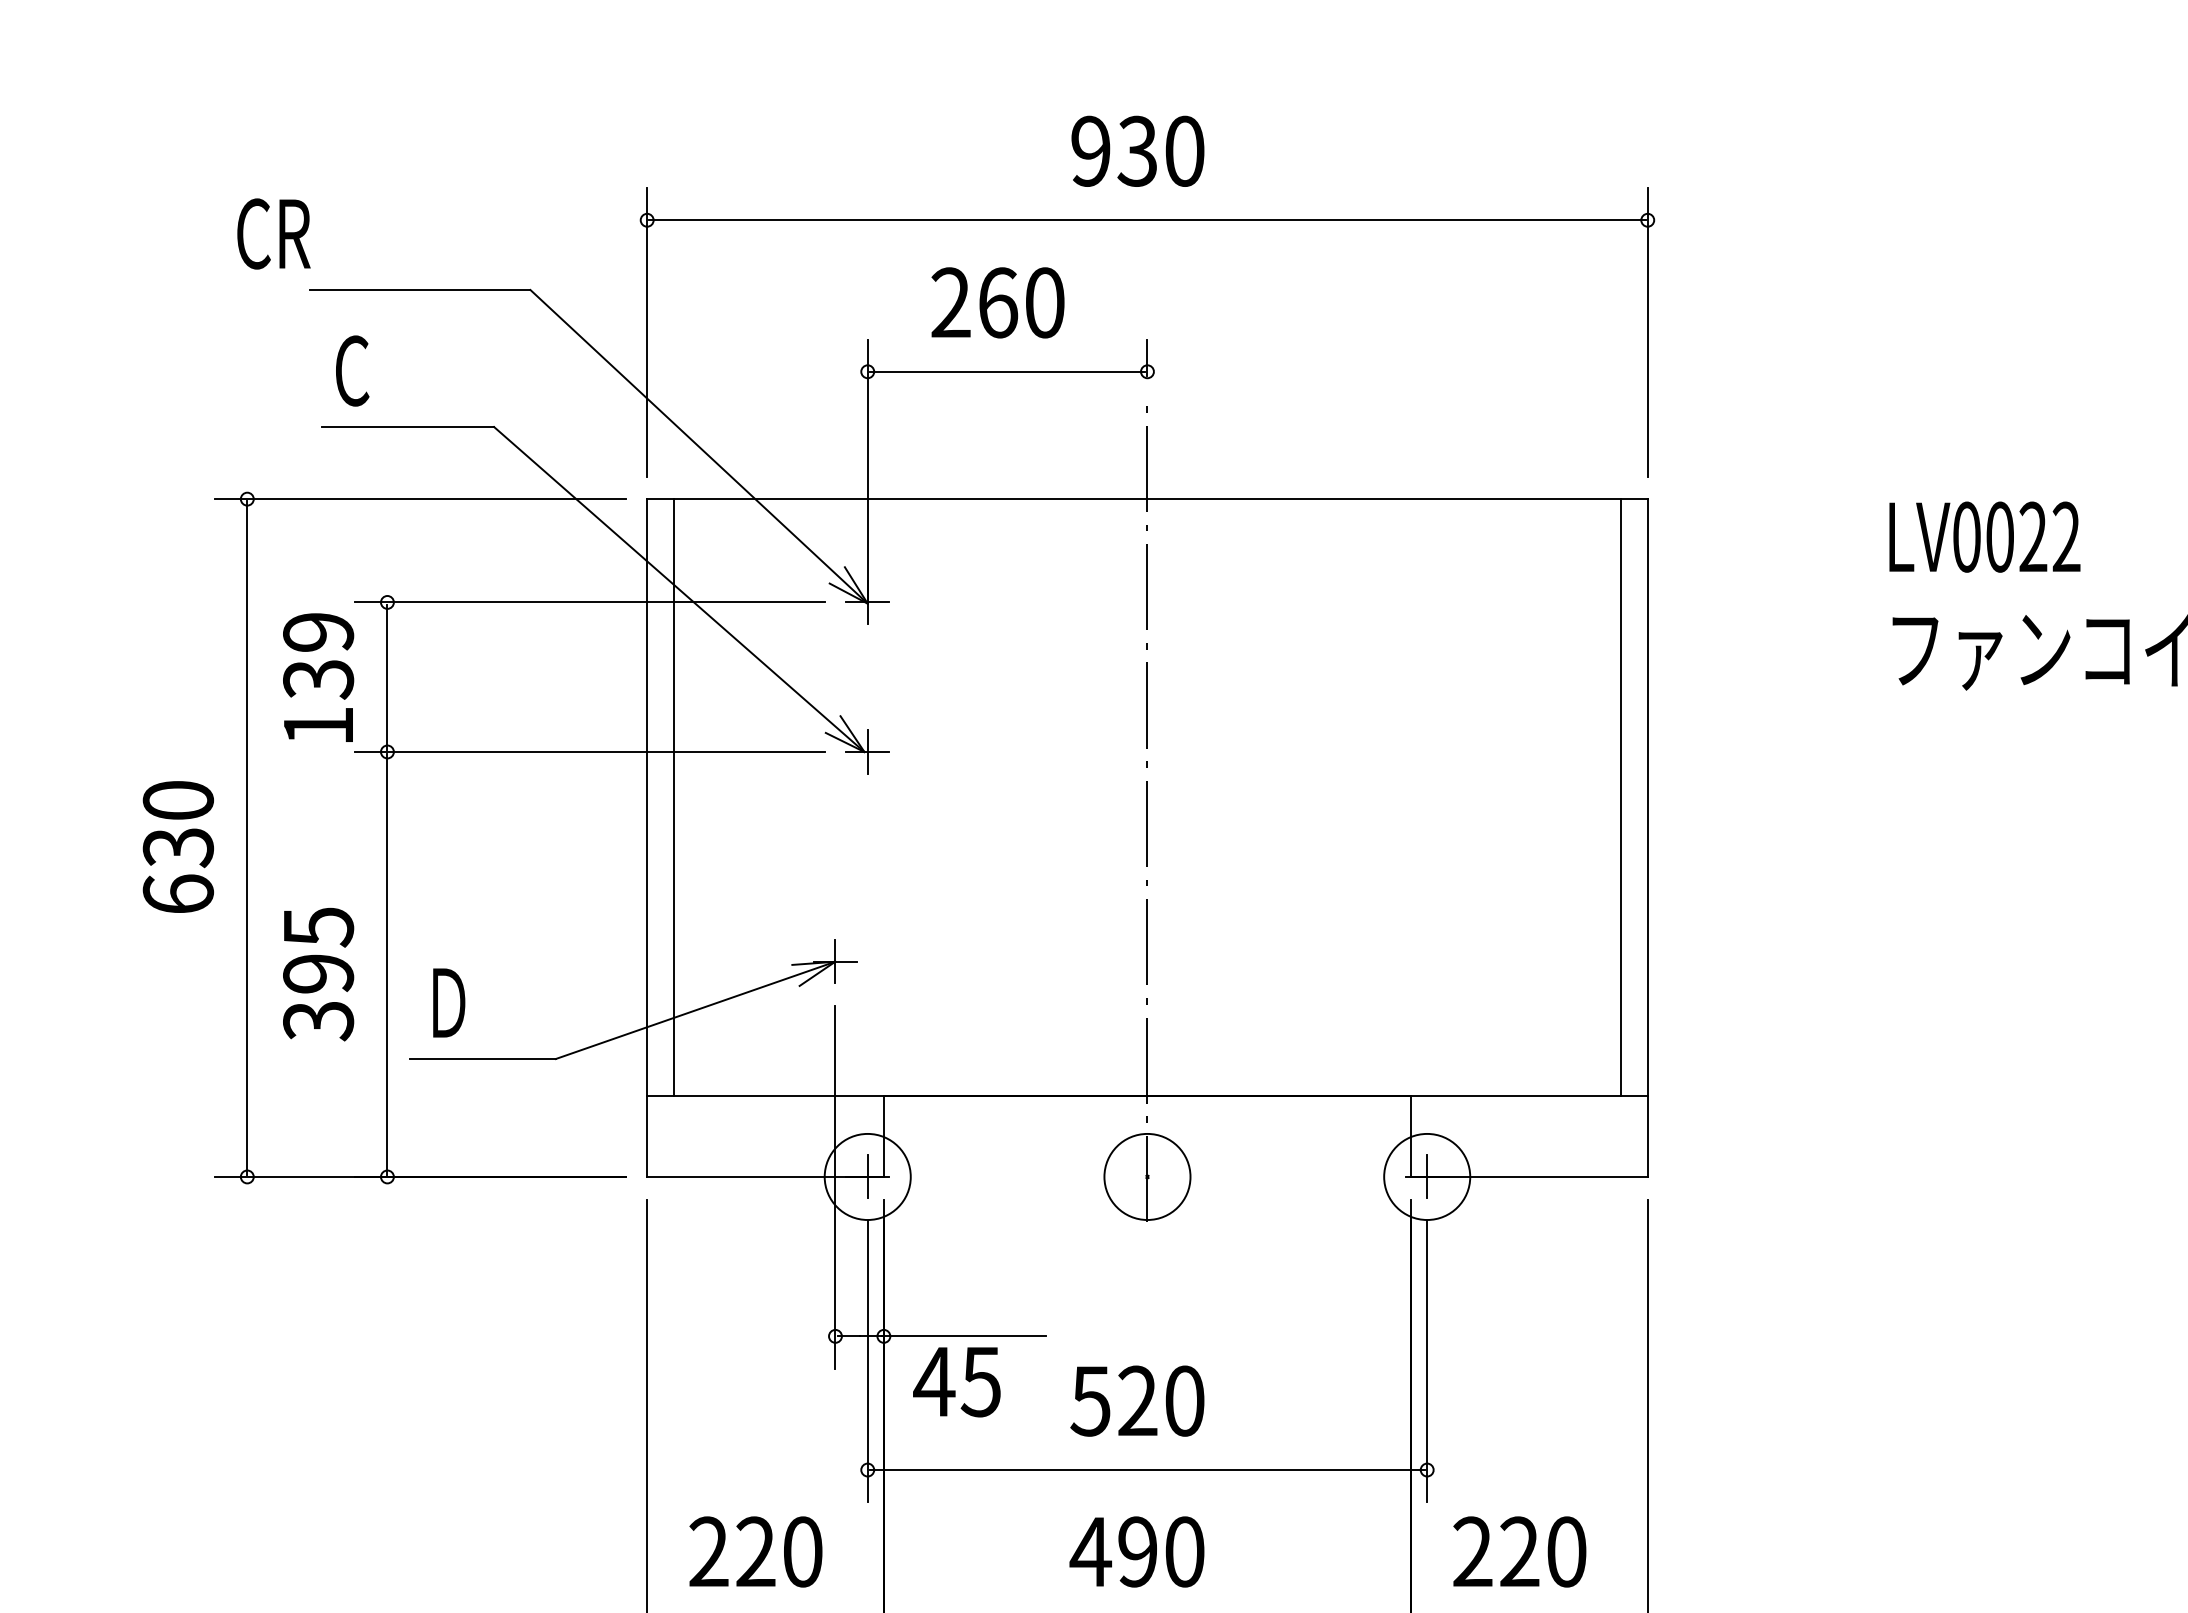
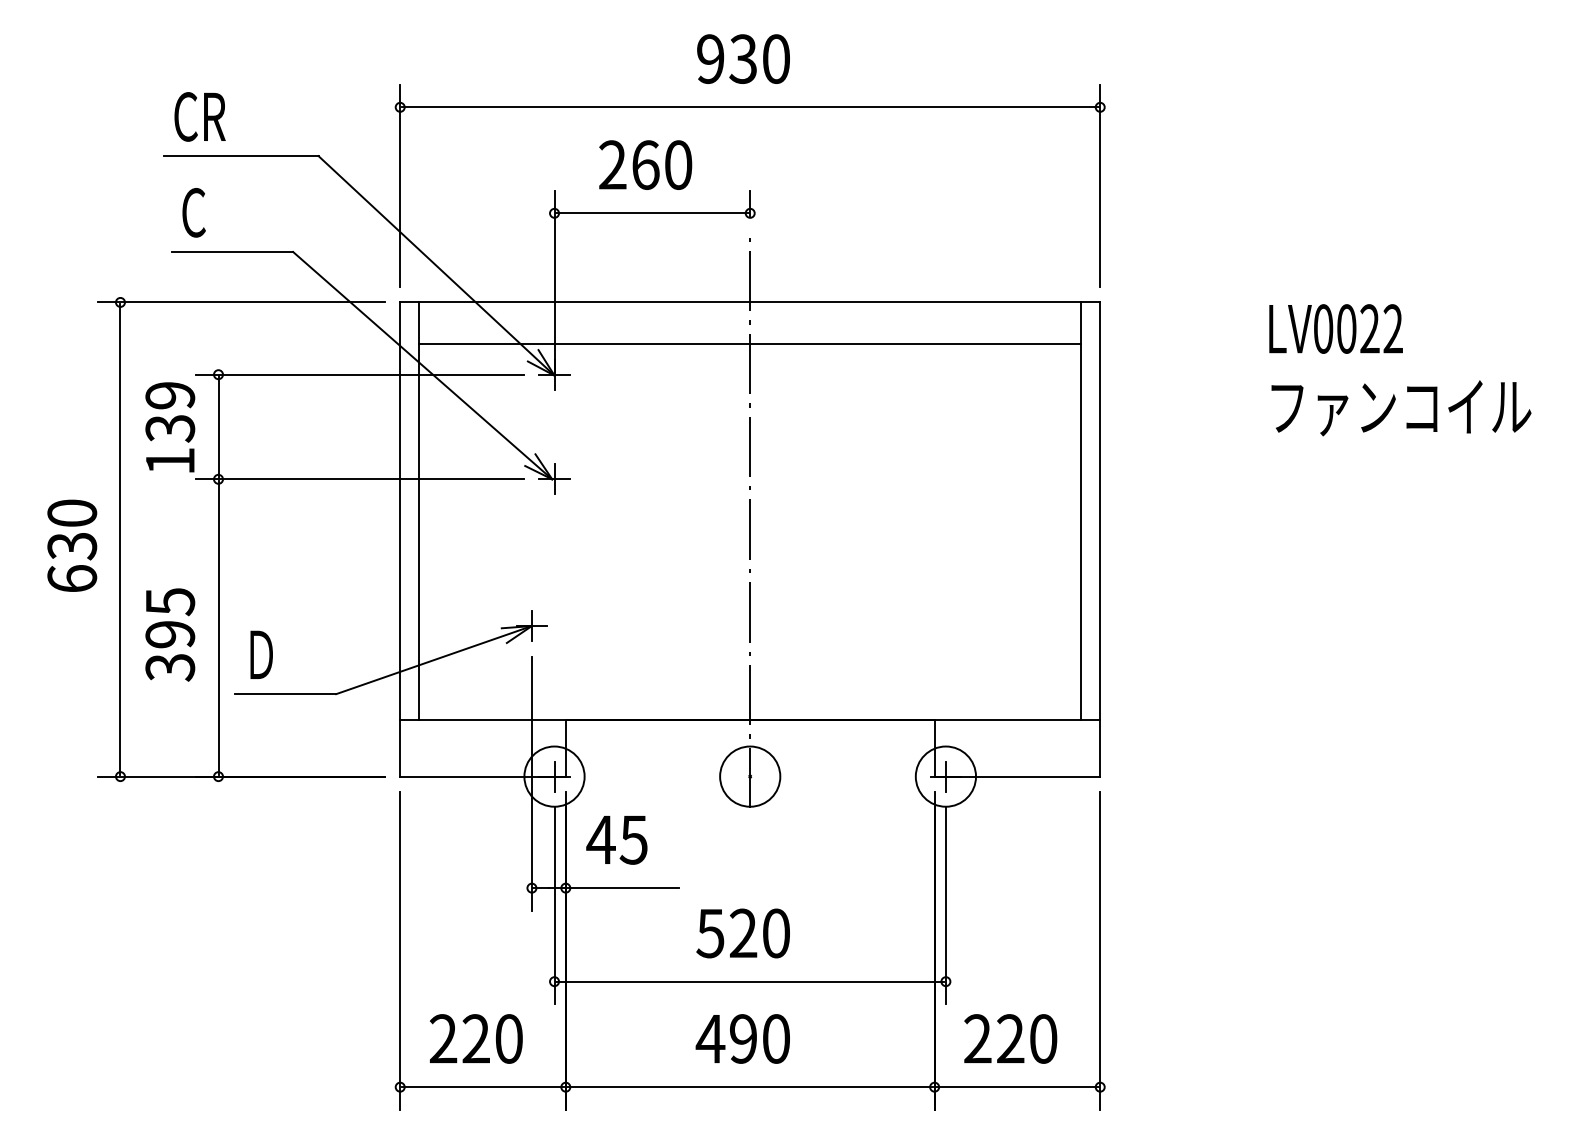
text: (273, 233) -> (199, 116), moved
line: (1147, 557) -> (750, 343), added
text: (956, 1382) -> (616, 840), moved

